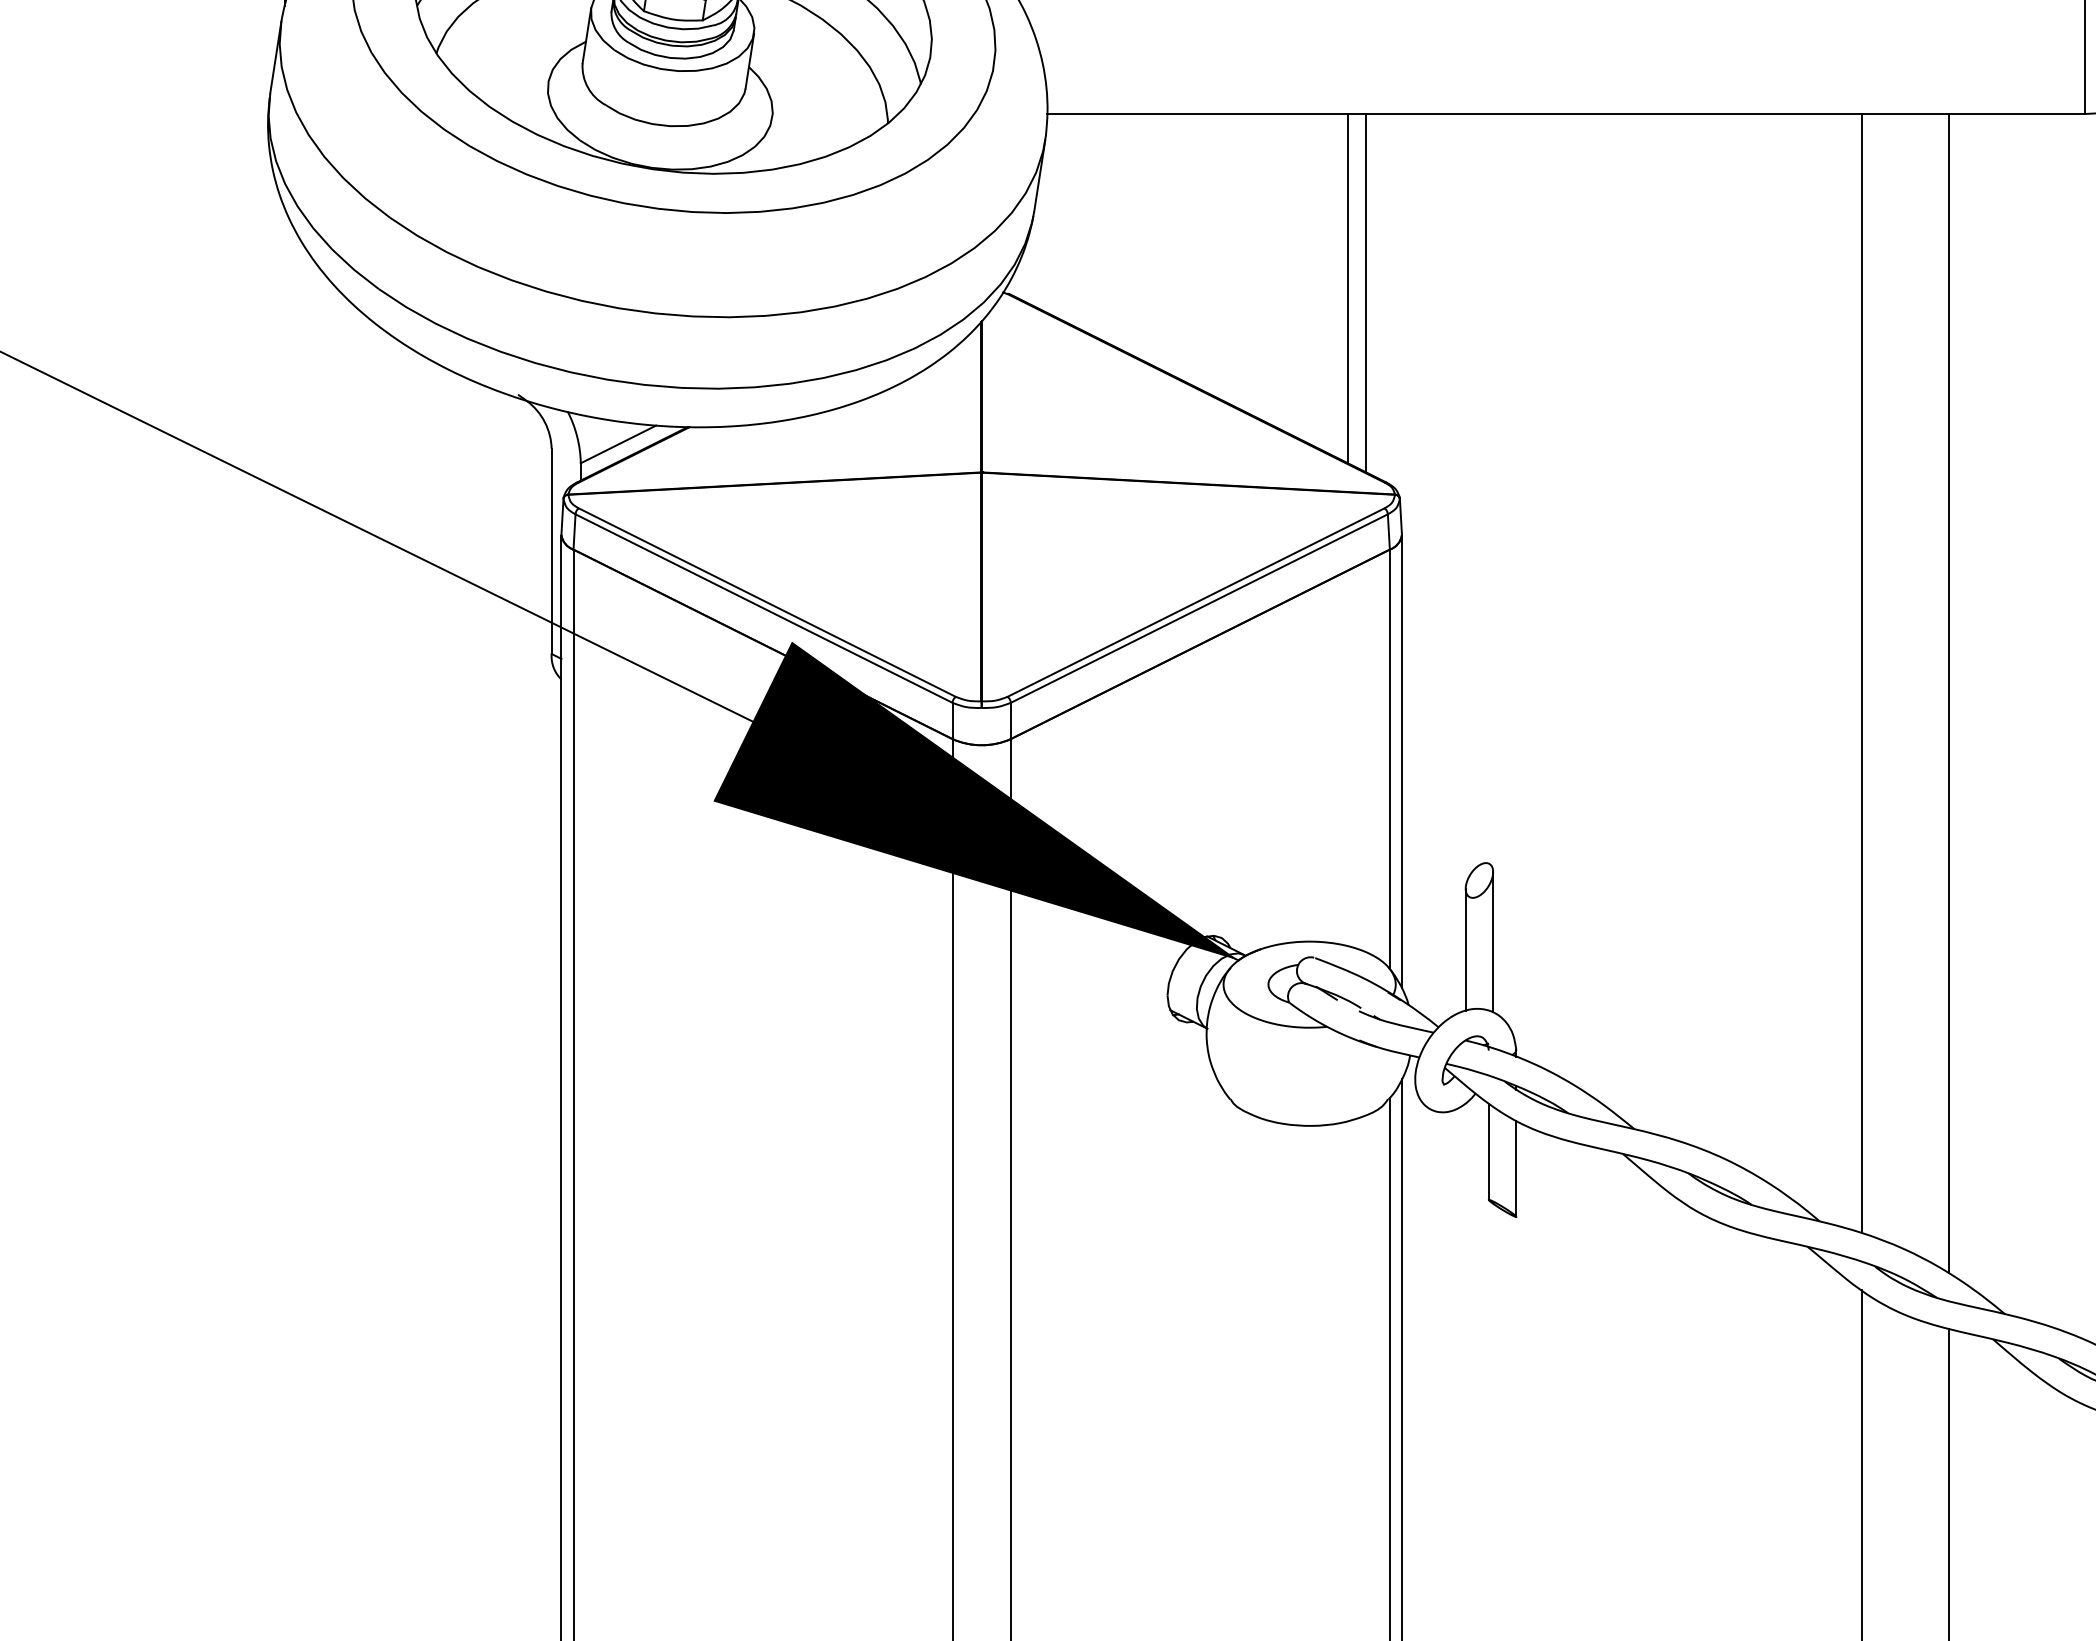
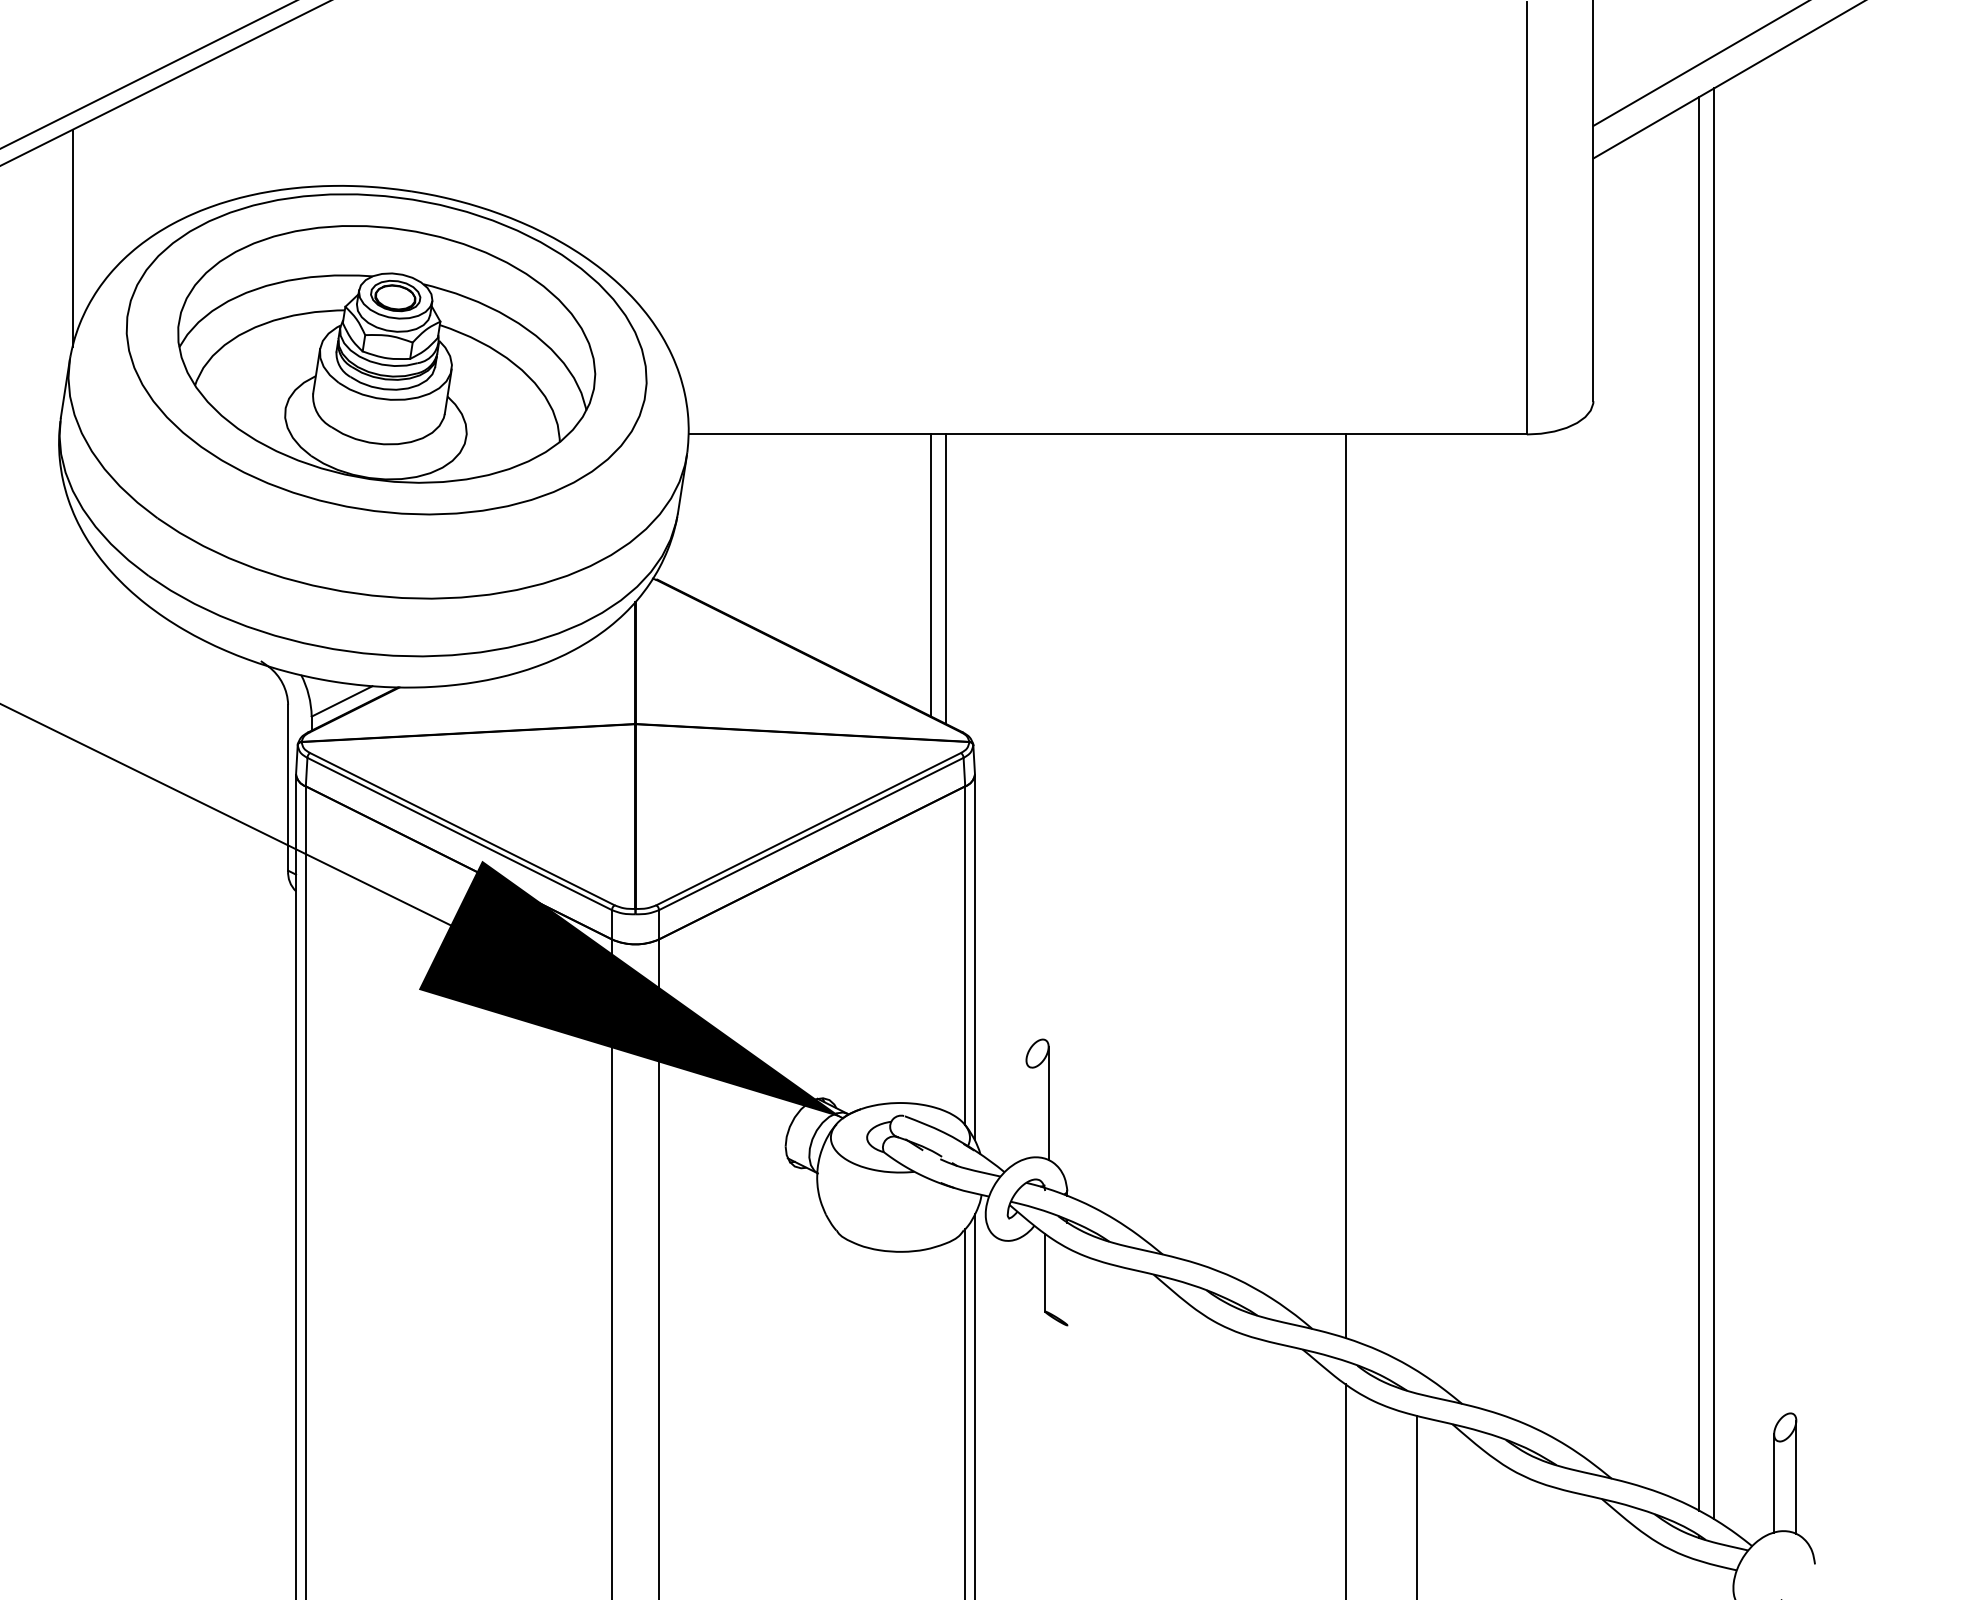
line: (1948, 693) -> (1416, 902), removed
line: (1465, 949) -> (1026, 1109), removed
line: (1516, 1168) -> (1067, 1286), removed

